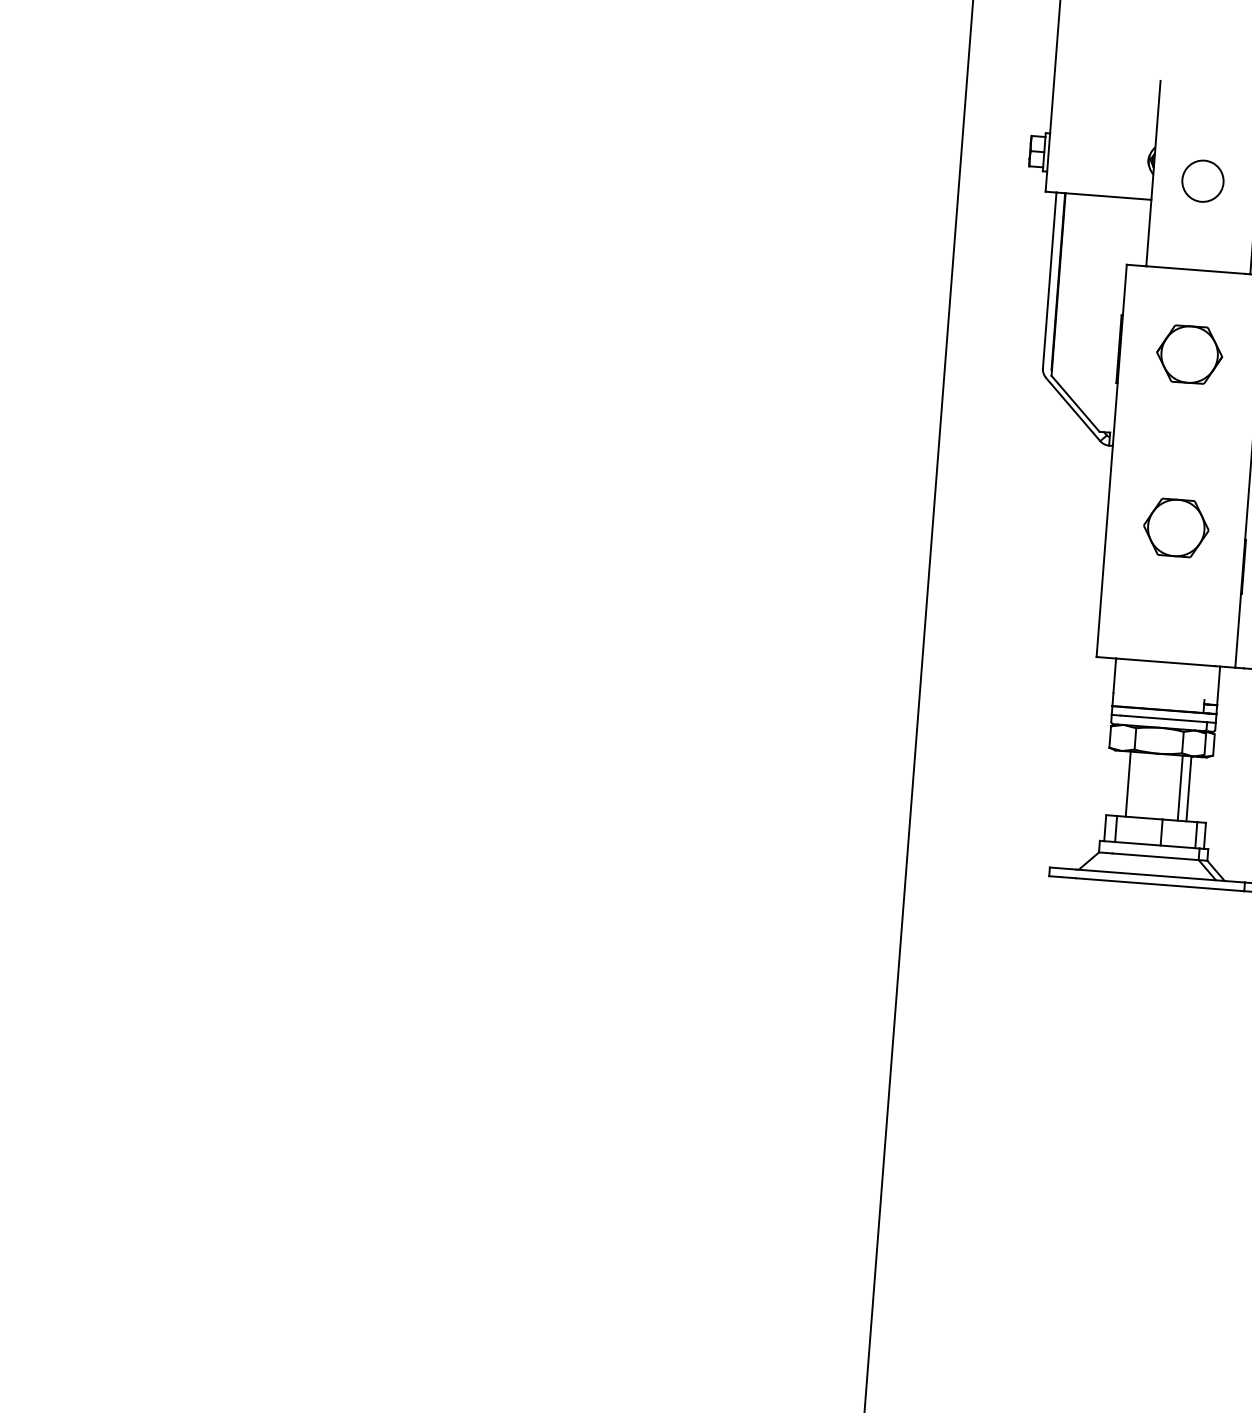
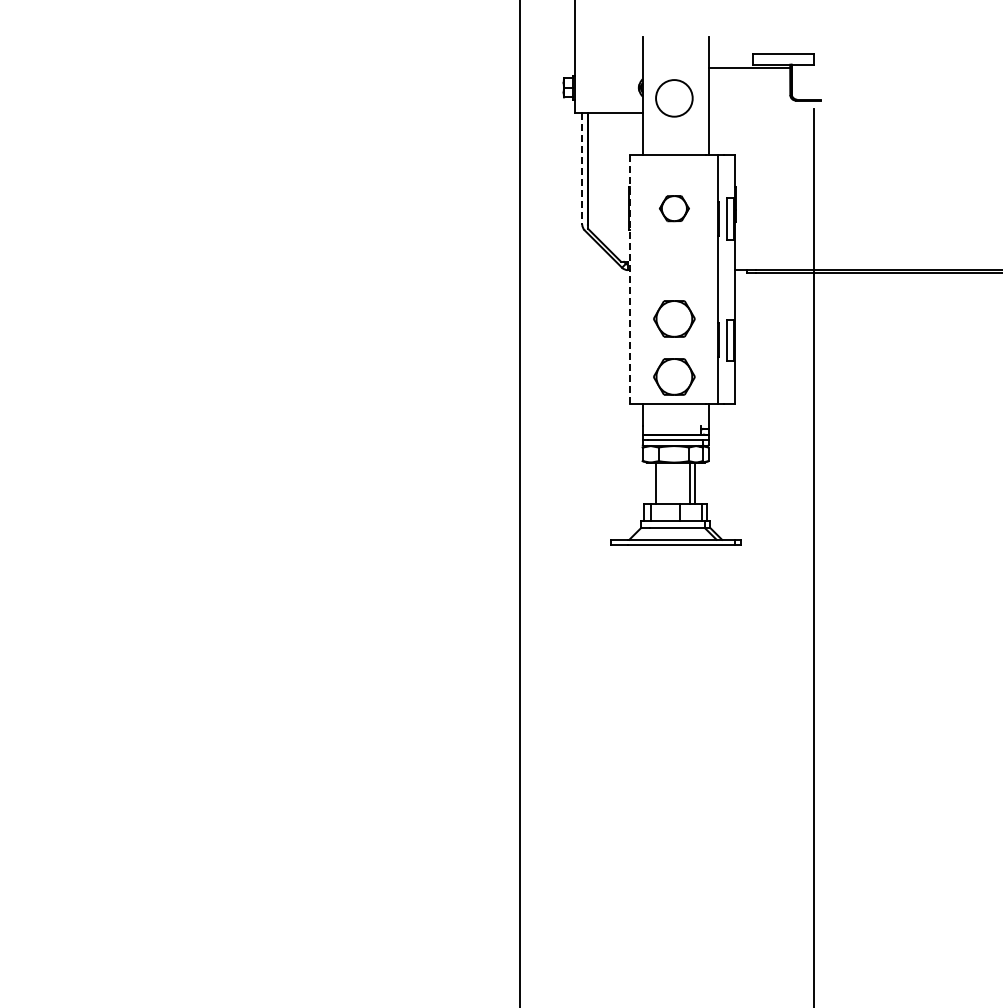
circle: (1203, 181) -> (674, 98), size x1.4
line: (1050, 280) -> (582, 168), solid -> dashed
part: (1189, 354) -> (674, 208), size x0.7
line: (1112, 460) -> (630, 279), solid -> dashed
part: (1169, 618) -> (674, 376), added

